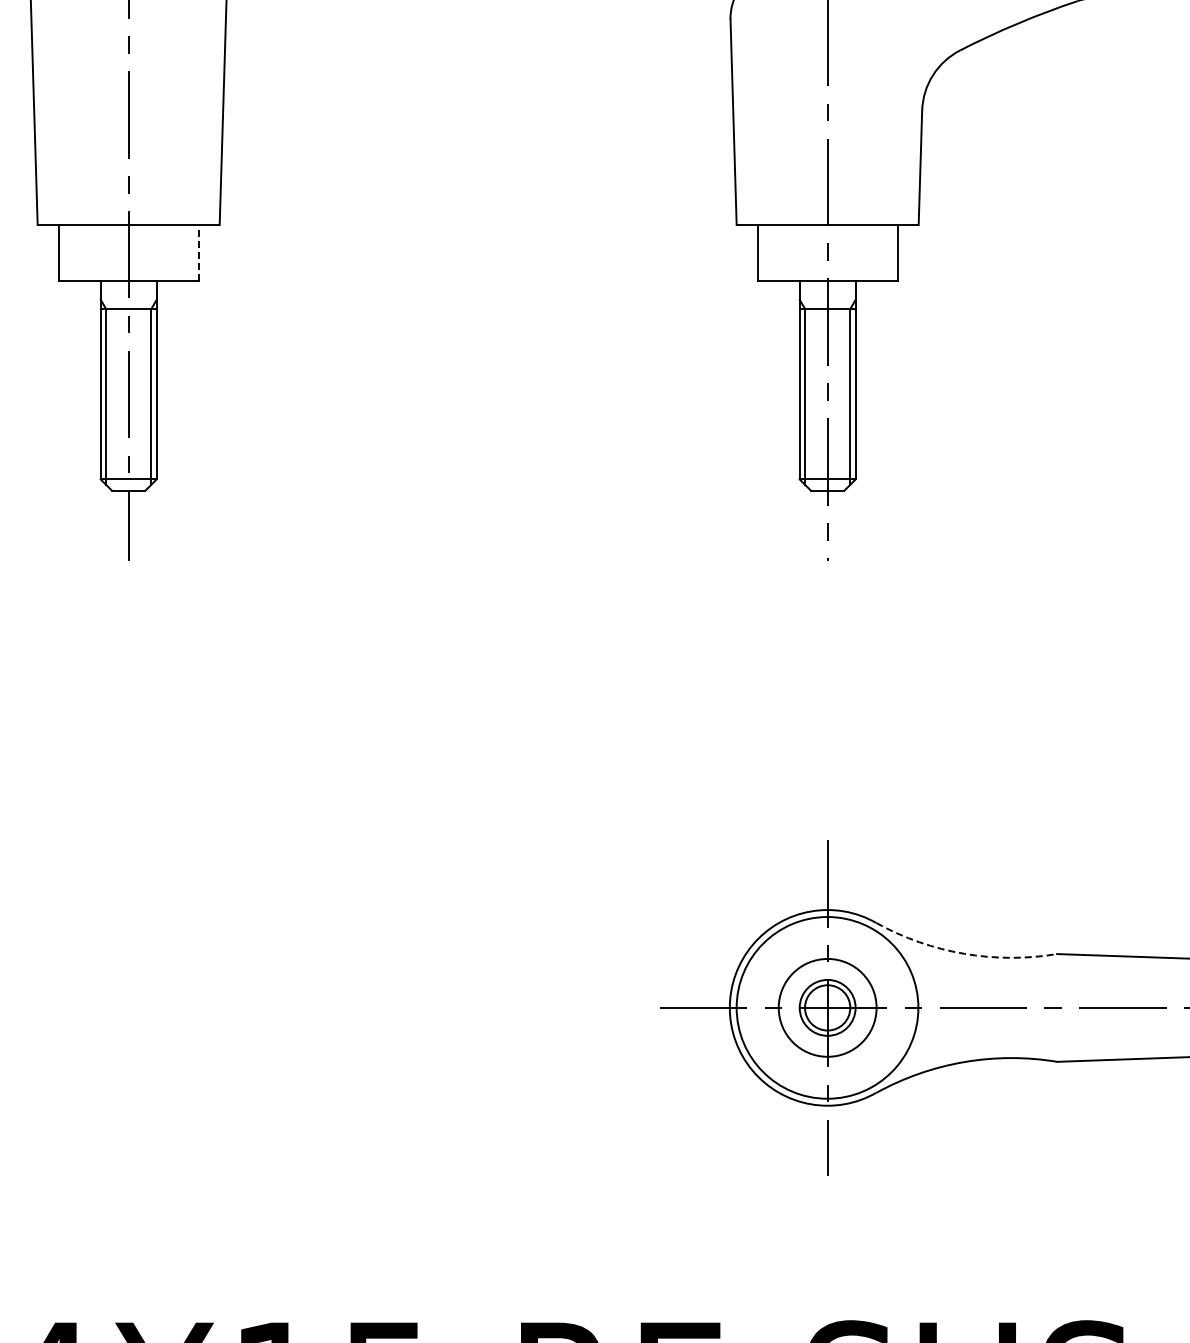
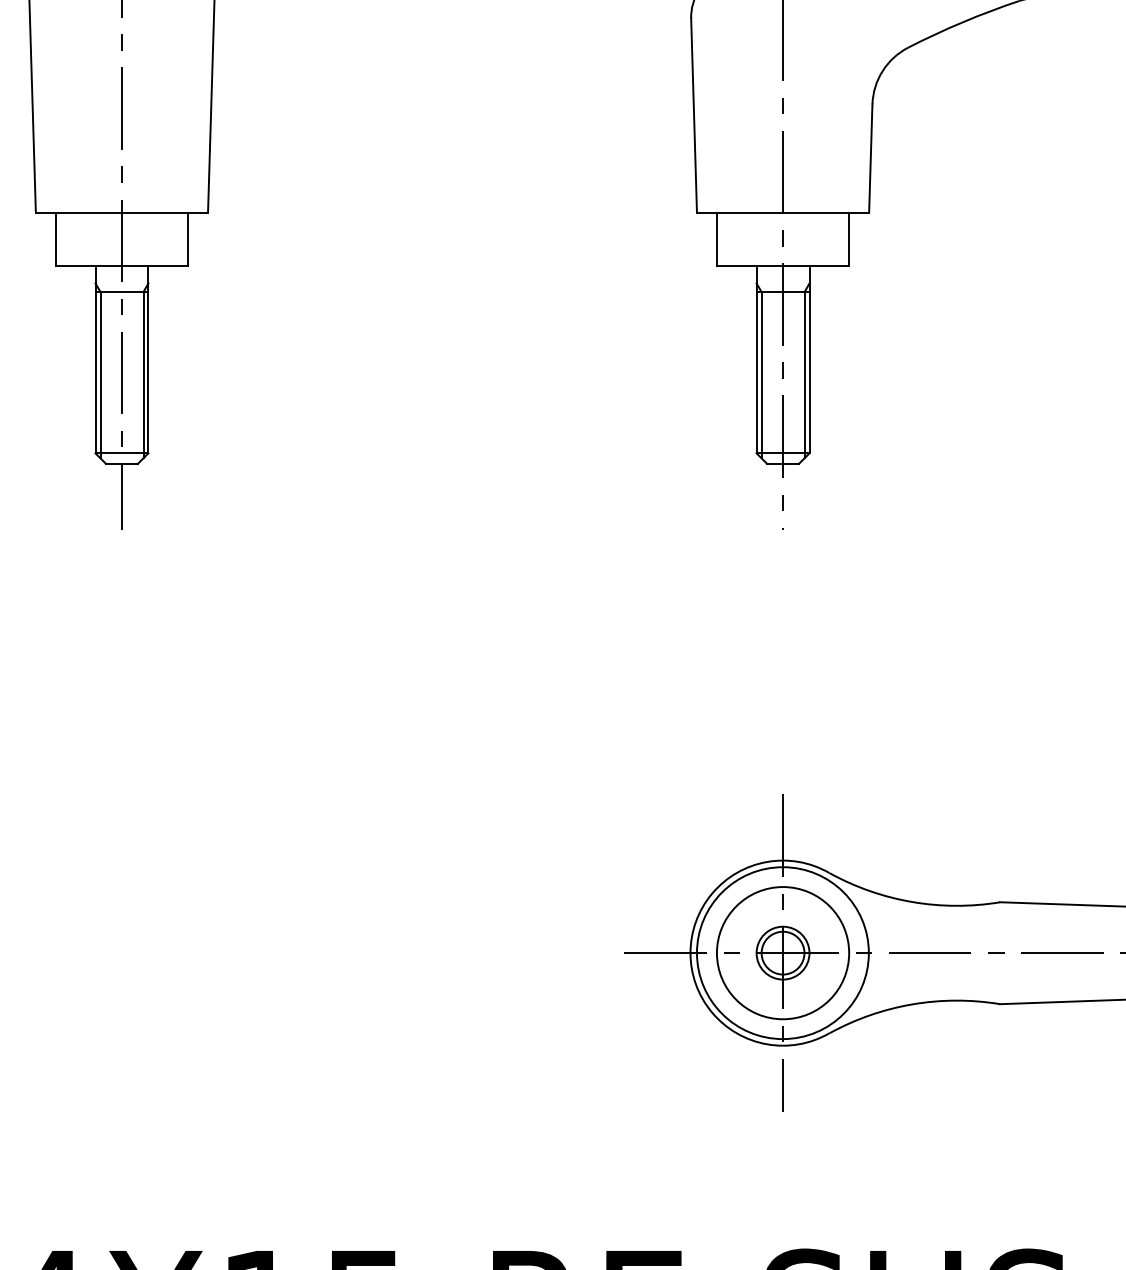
line: (198, 252) -> (187, 238), dashed -> solid
arc: (964, 953) -> (912, 901), dashed -> solid
circle: (827, 1007) -> (782, 952), size x1.43

